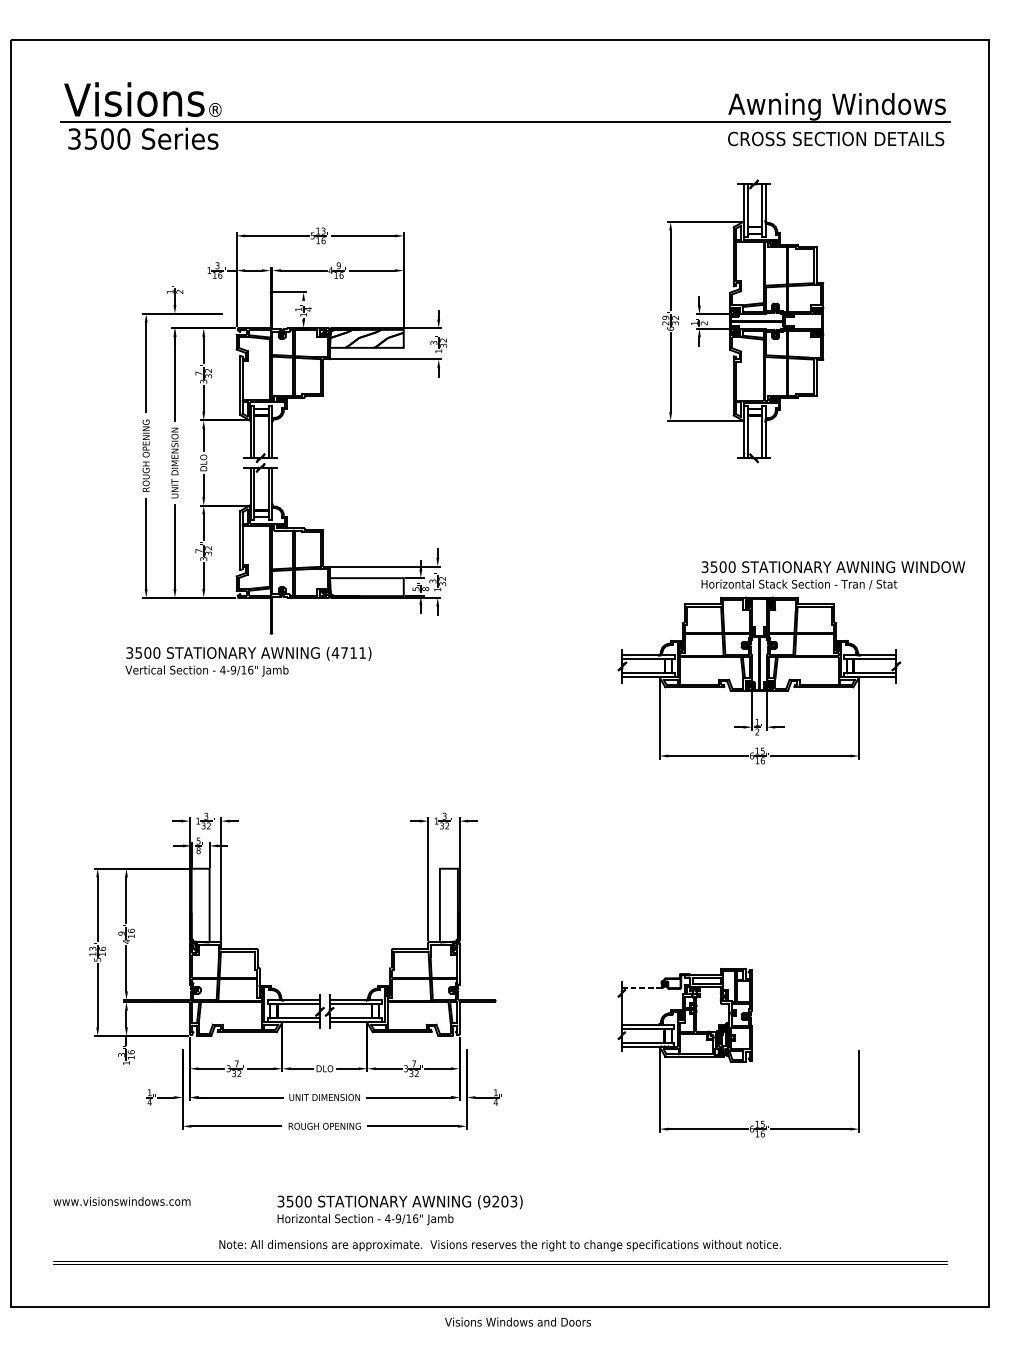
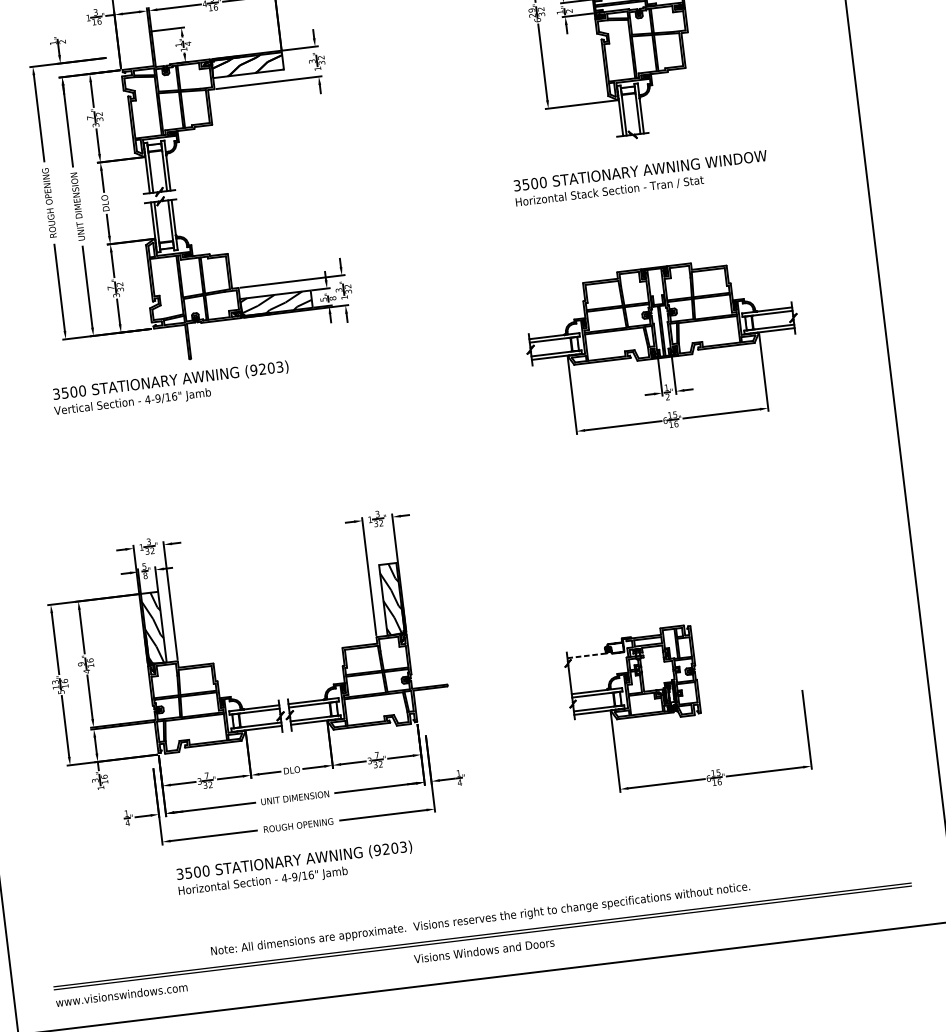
text: (833, 575) -> (641, 178), moved
hatch: (366, 587) -> (276, 303), added
text: (348, 652) -> (266, 368), (4711) -> (9203)
hatch: (200, 905) -> (153, 628), added
hatch: (448, 905) -> (391, 599), added
text: (121, 1200) -> (121, 994), moved
text: (399, 1210) -> (294, 869), moved
text: (517, 1321) -> (483, 950), moved

